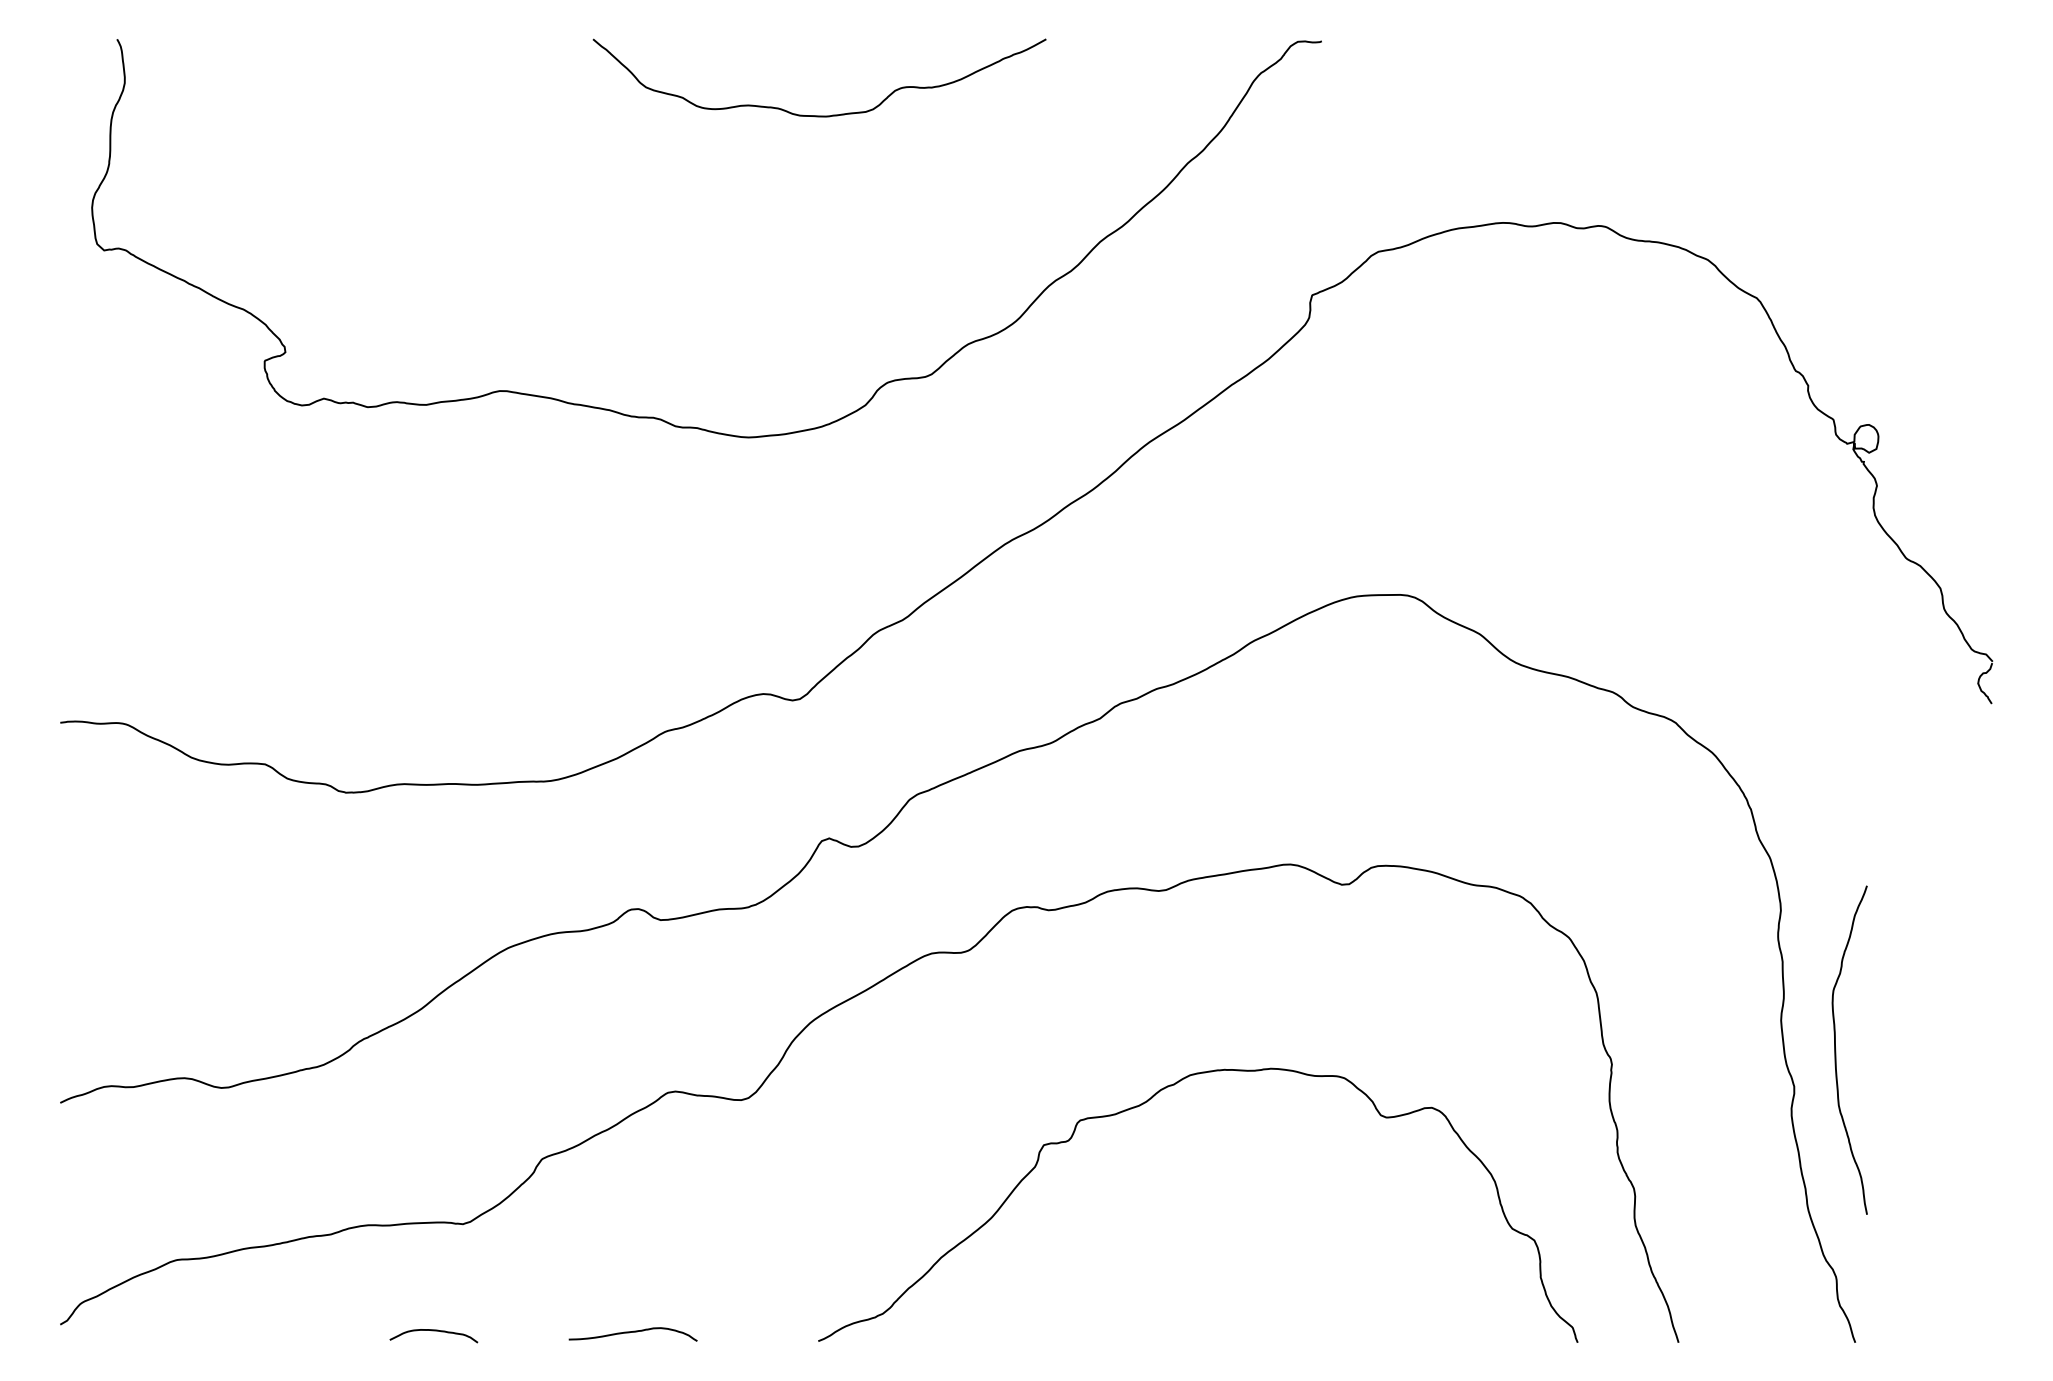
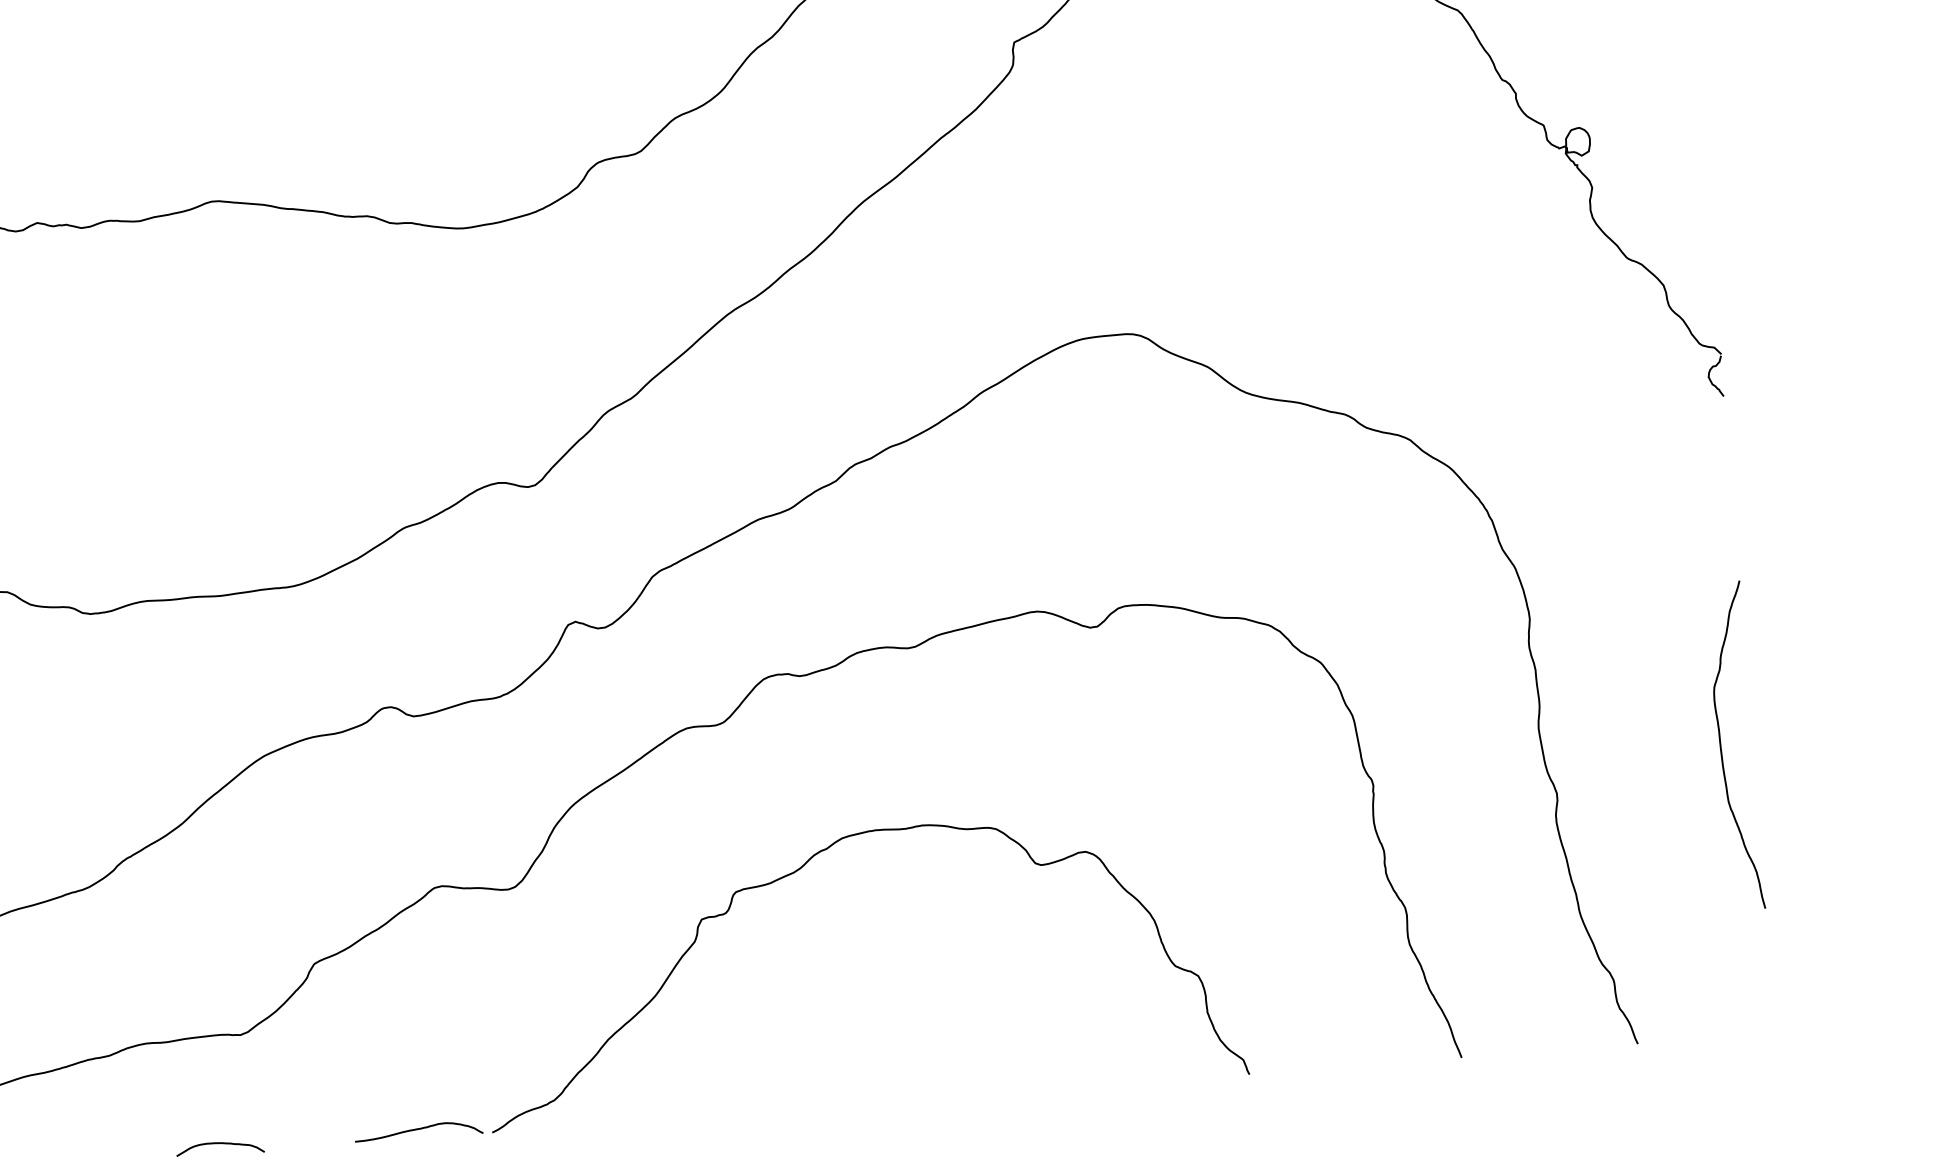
curve: (1836, 1050) -> (1722, 747), moved
curve: (1147, 1102) -> (801, 868), moved

